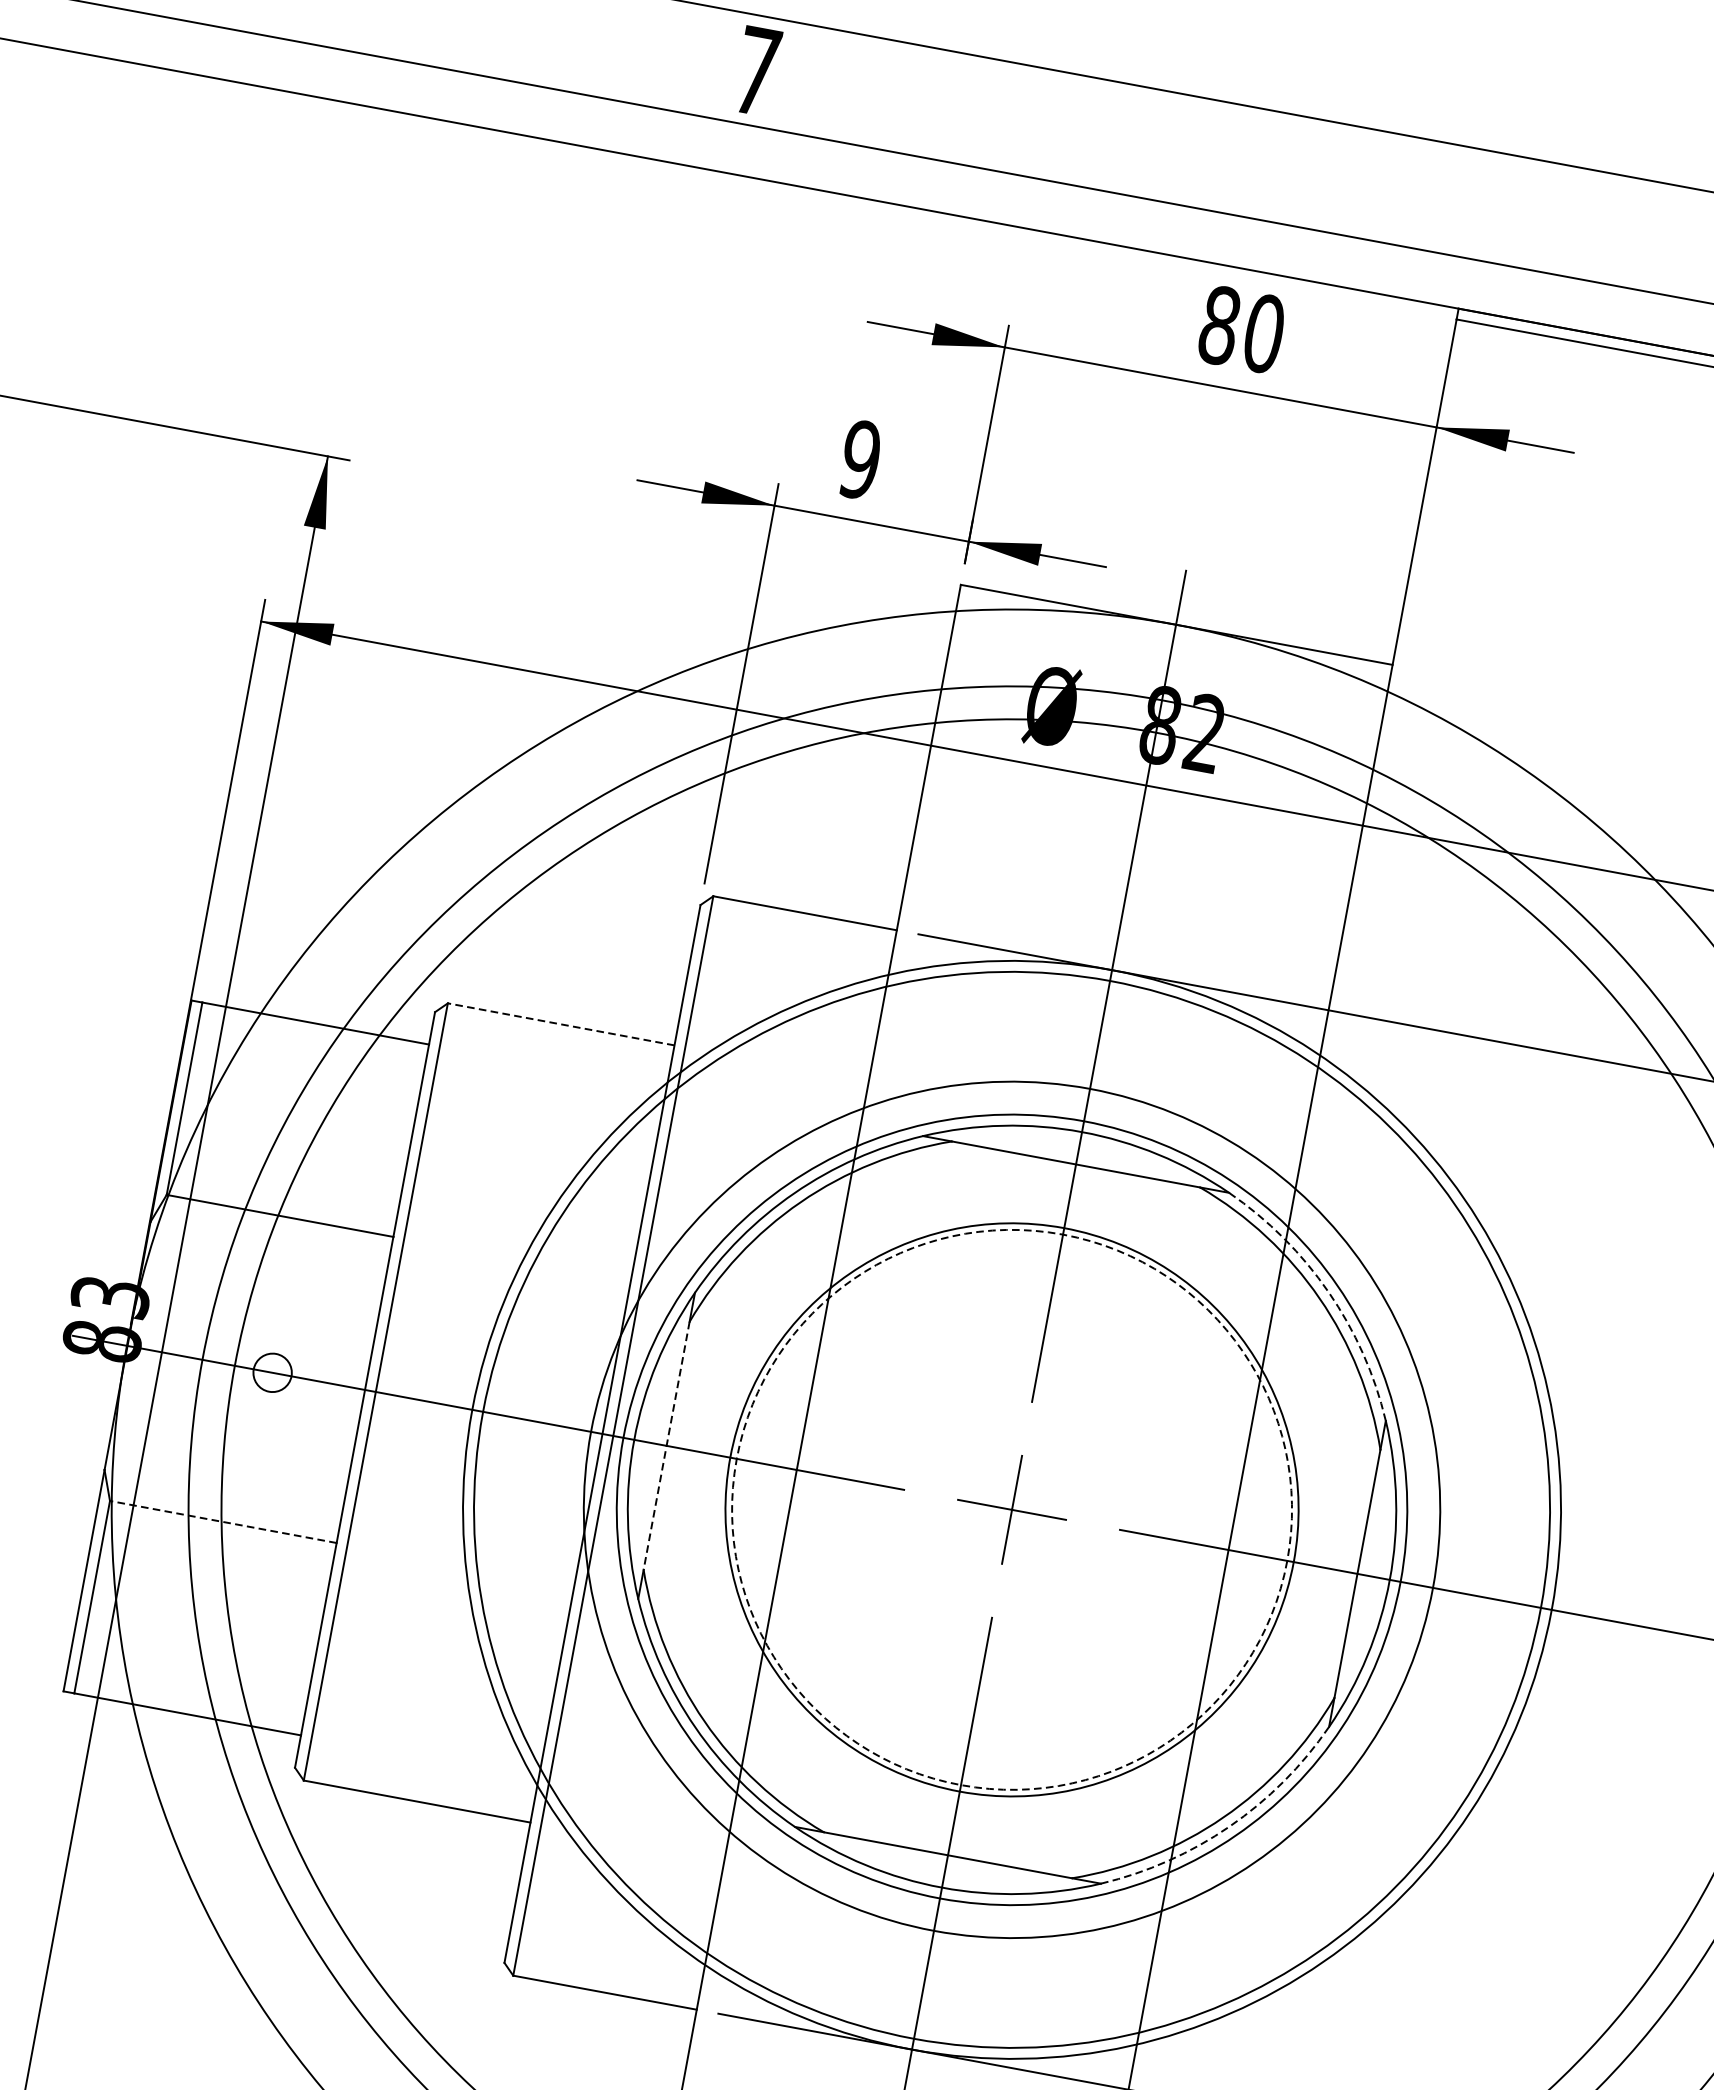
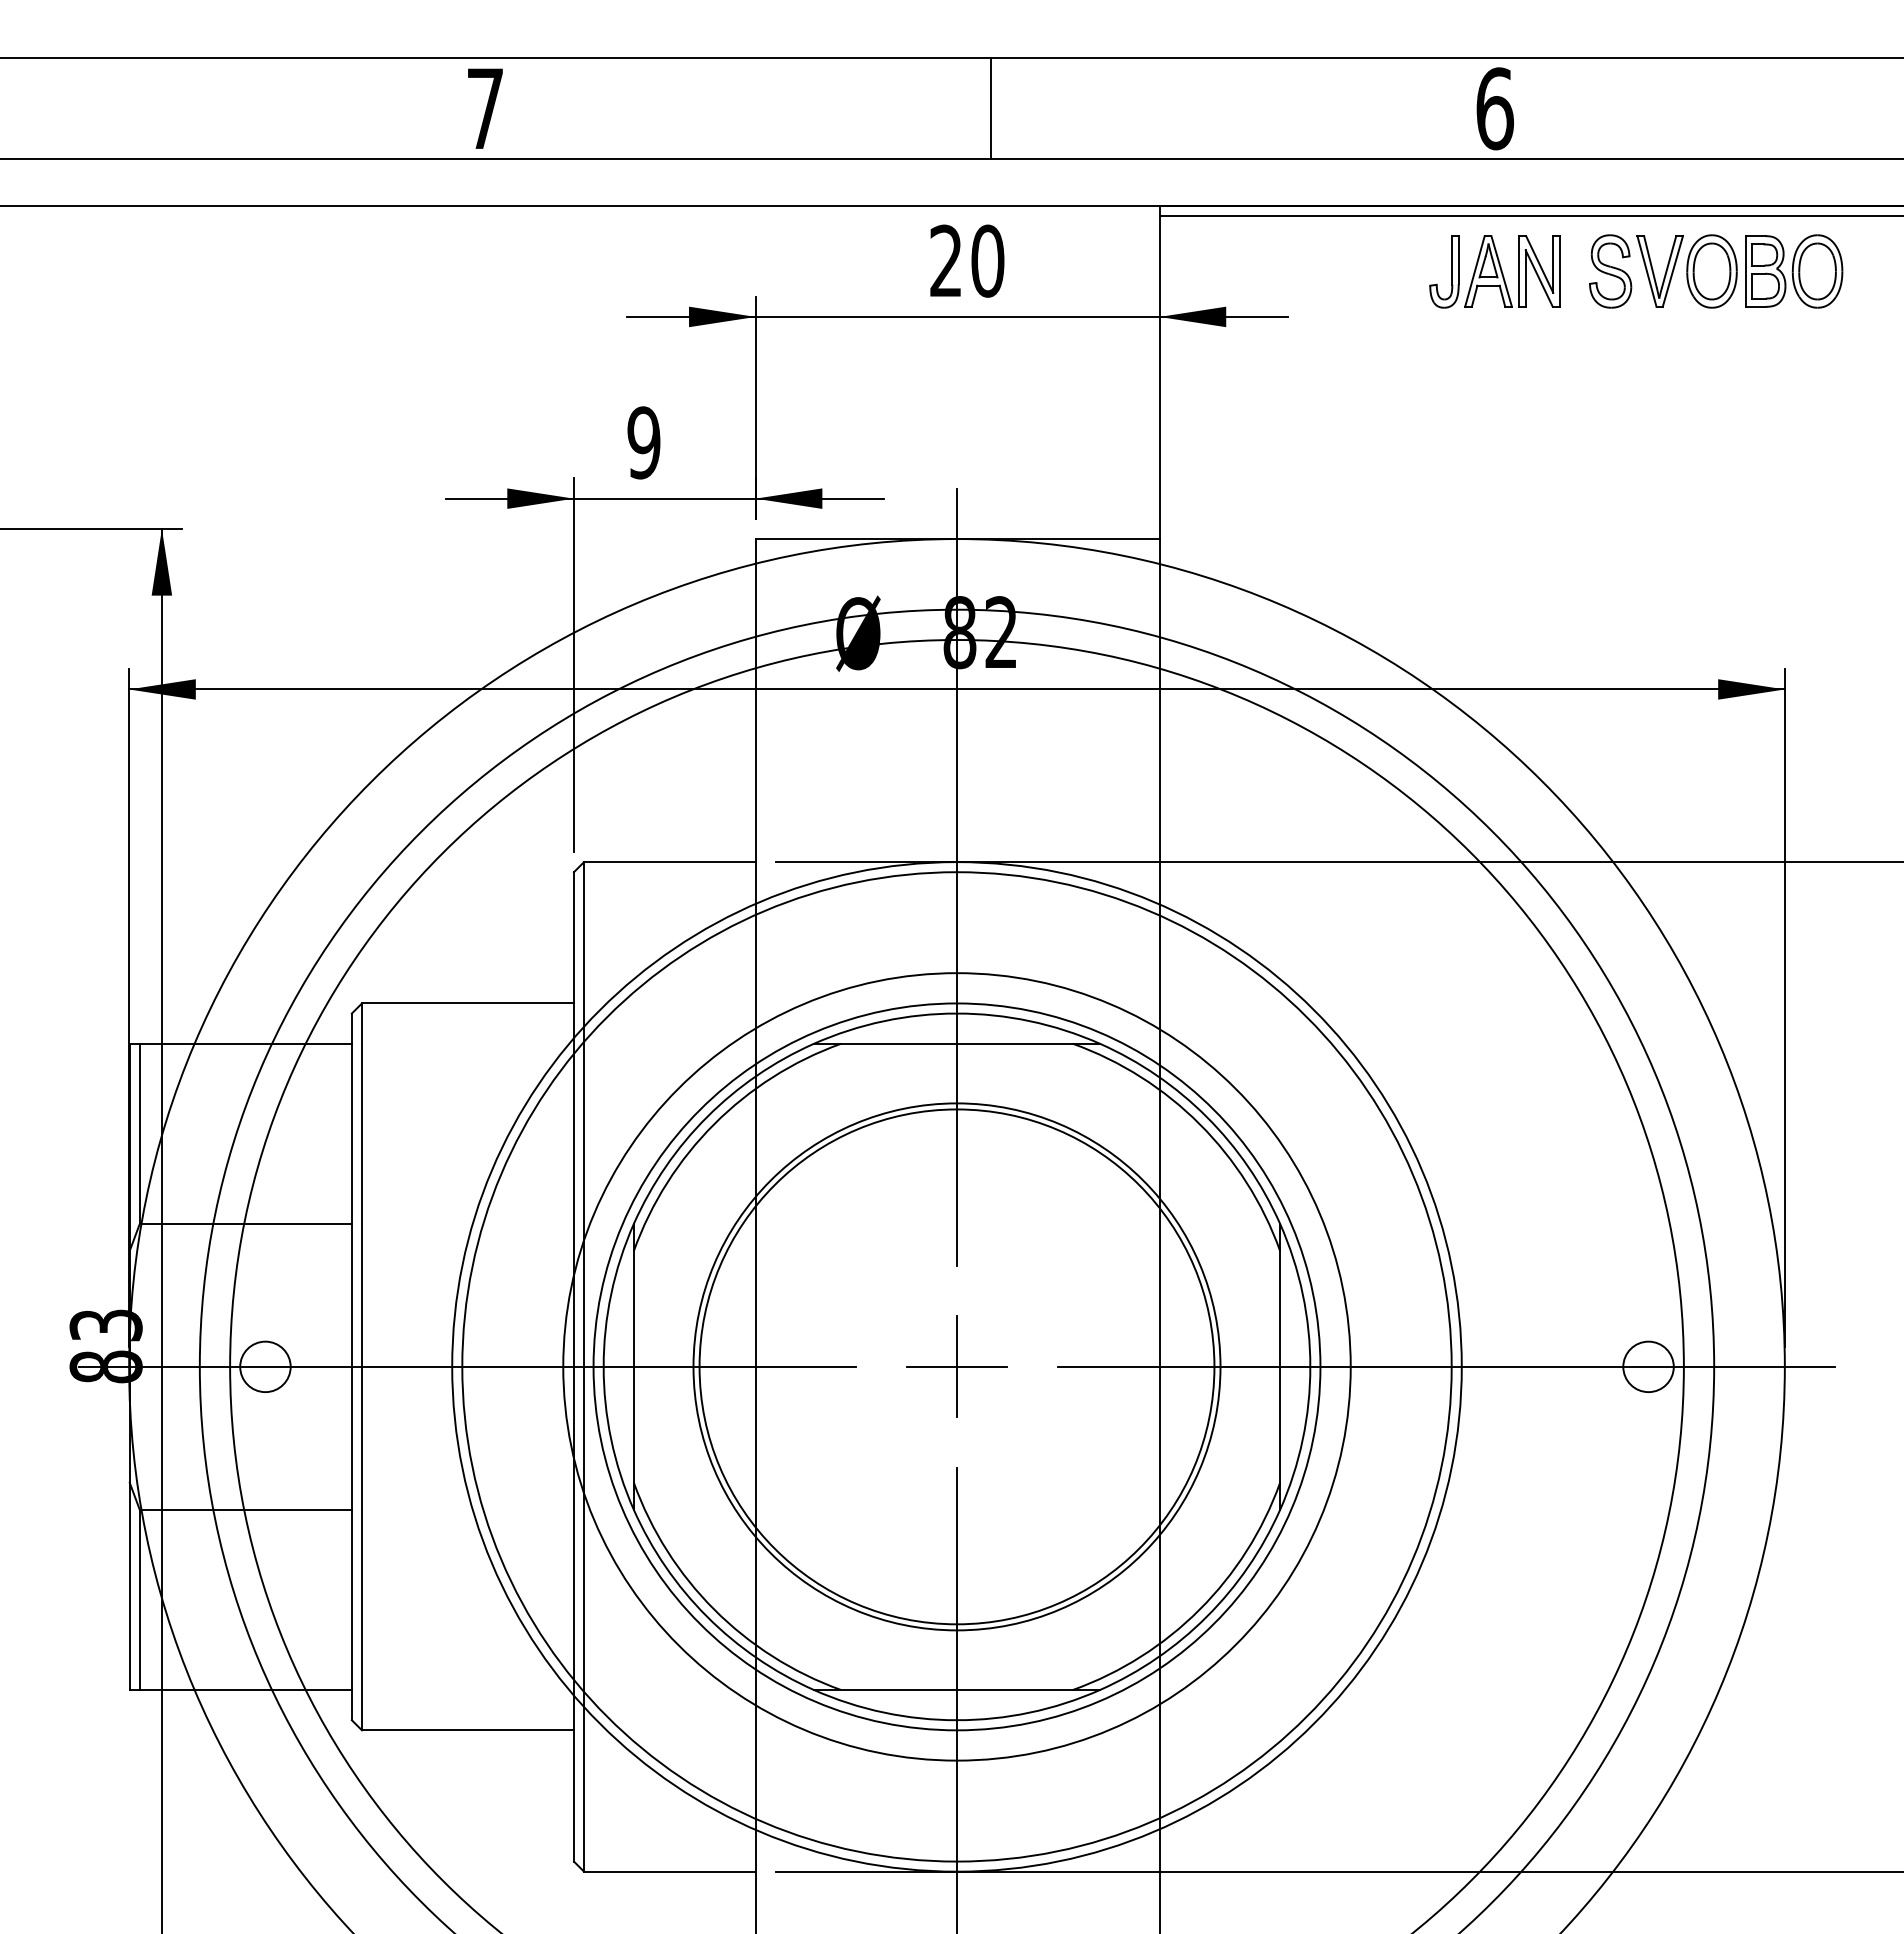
line: (1298, 171) -> (991, 108), added
text: (1220, 324) -> (946, 260), 80 -> 20
line: (560, 1024) -> (467, 1003), dashed -> solid
arc: (1328, 1292) -> (1206, 1117), dashed -> solid
circle: (272, 1372) -> (265, 1366), size x1.43
line: (666, 1445) -> (633, 1366), dashed -> solid
circle: (1011, 1509) -> (956, 1366), dashed -> solid
line: (222, 1522) -> (245, 1510), dashed -> solid
arc: (1229, 1826) -> (1206, 1616), dashed -> solid

